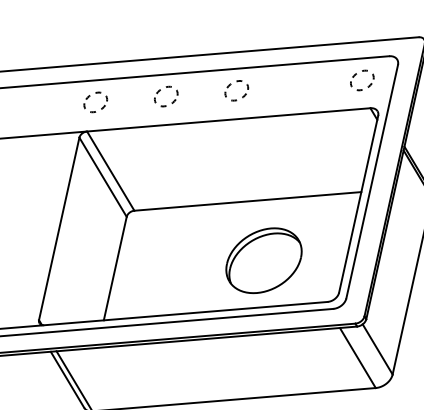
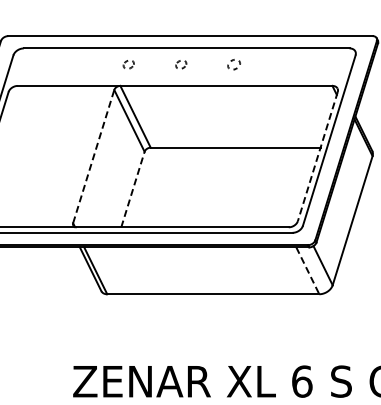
part: (361, 80) -> (327, 64), removed
part: (235, 90) -> (233, 64), size x0.7
part: (165, 96) -> (180, 64), size x0.6
part: (95, 102) -> (128, 64), size x0.6
line: (358, 204) -> (317, 156), solid -> dashed
line: (58, 228) -> (93, 156), solid -> dashed
part: (263, 260) -> (243, 192), removed
line: (114, 268) -> (132, 189), solid -> dashed
line: (358, 358) -> (308, 271), solid -> dashed

